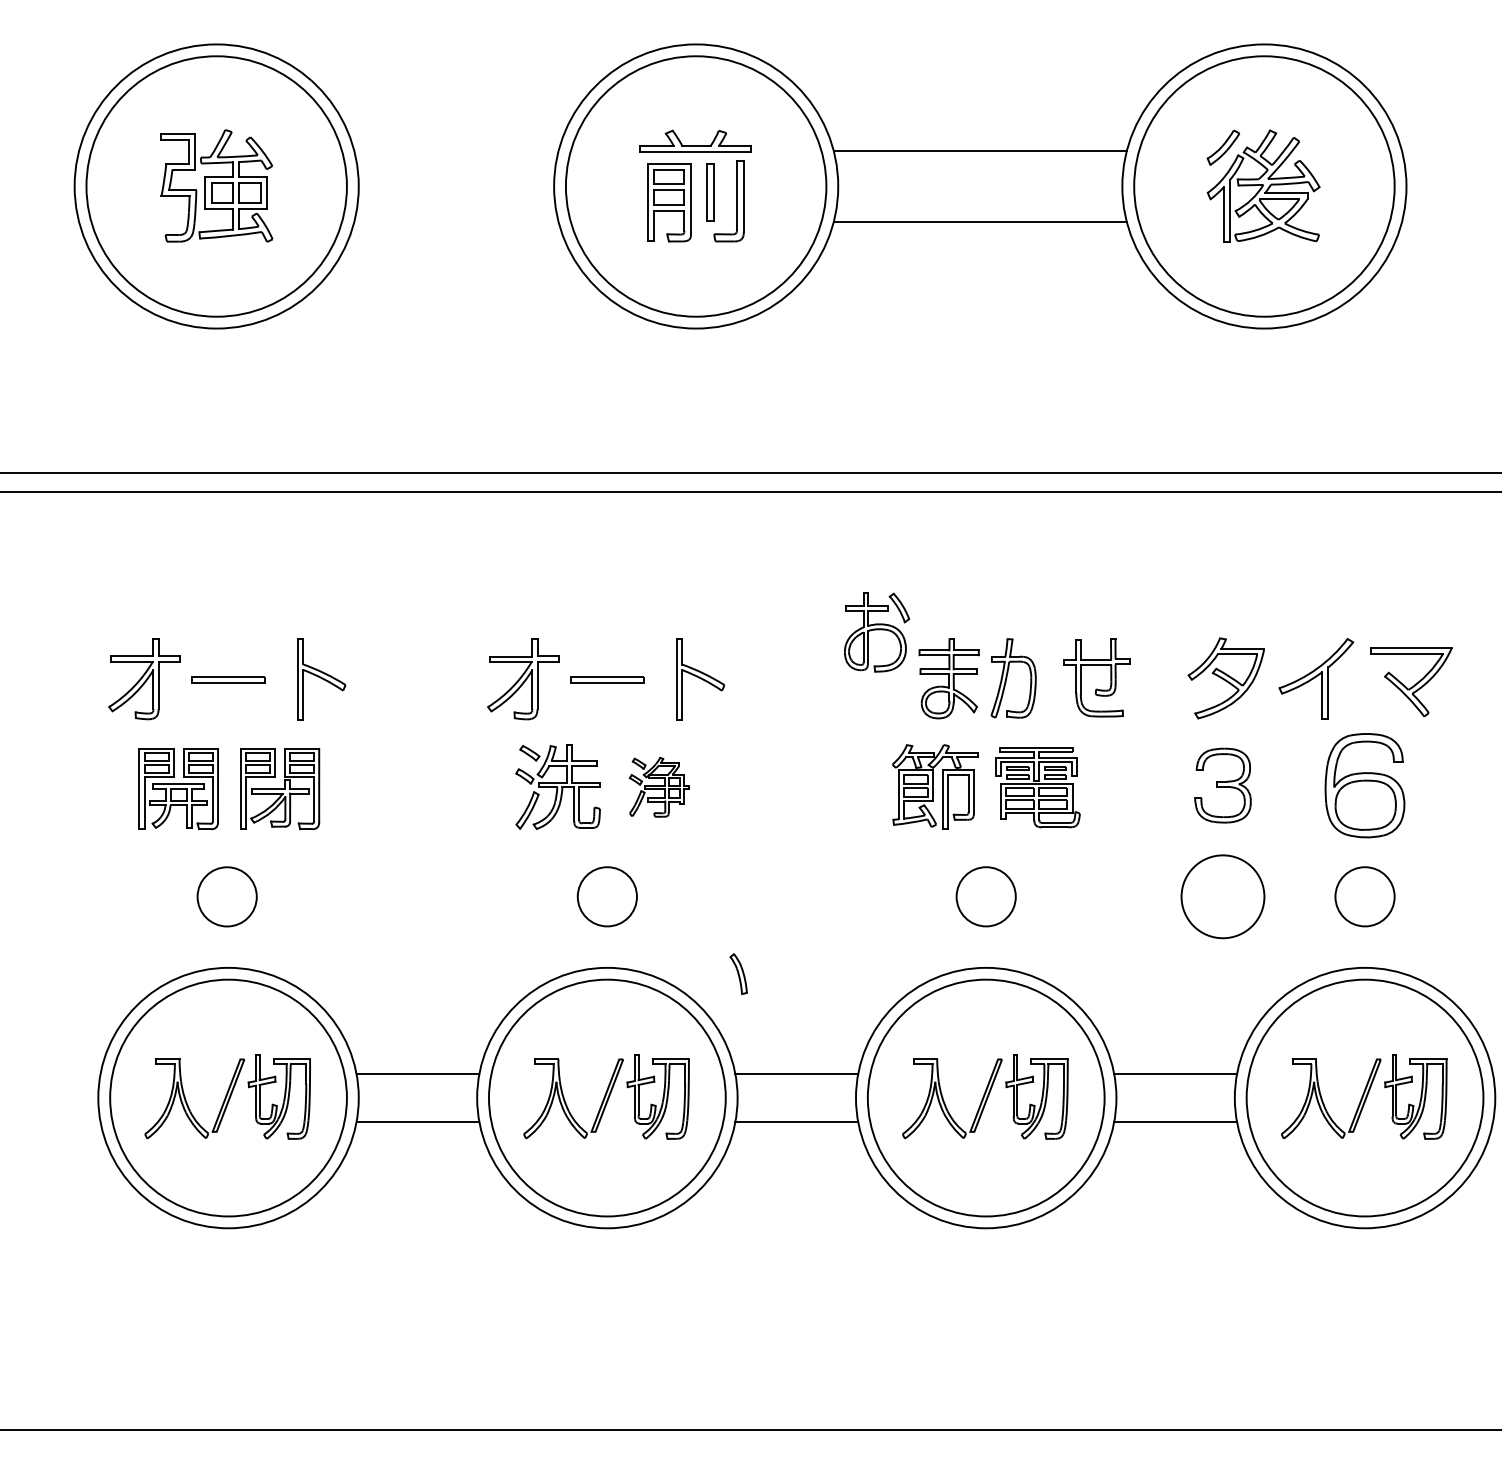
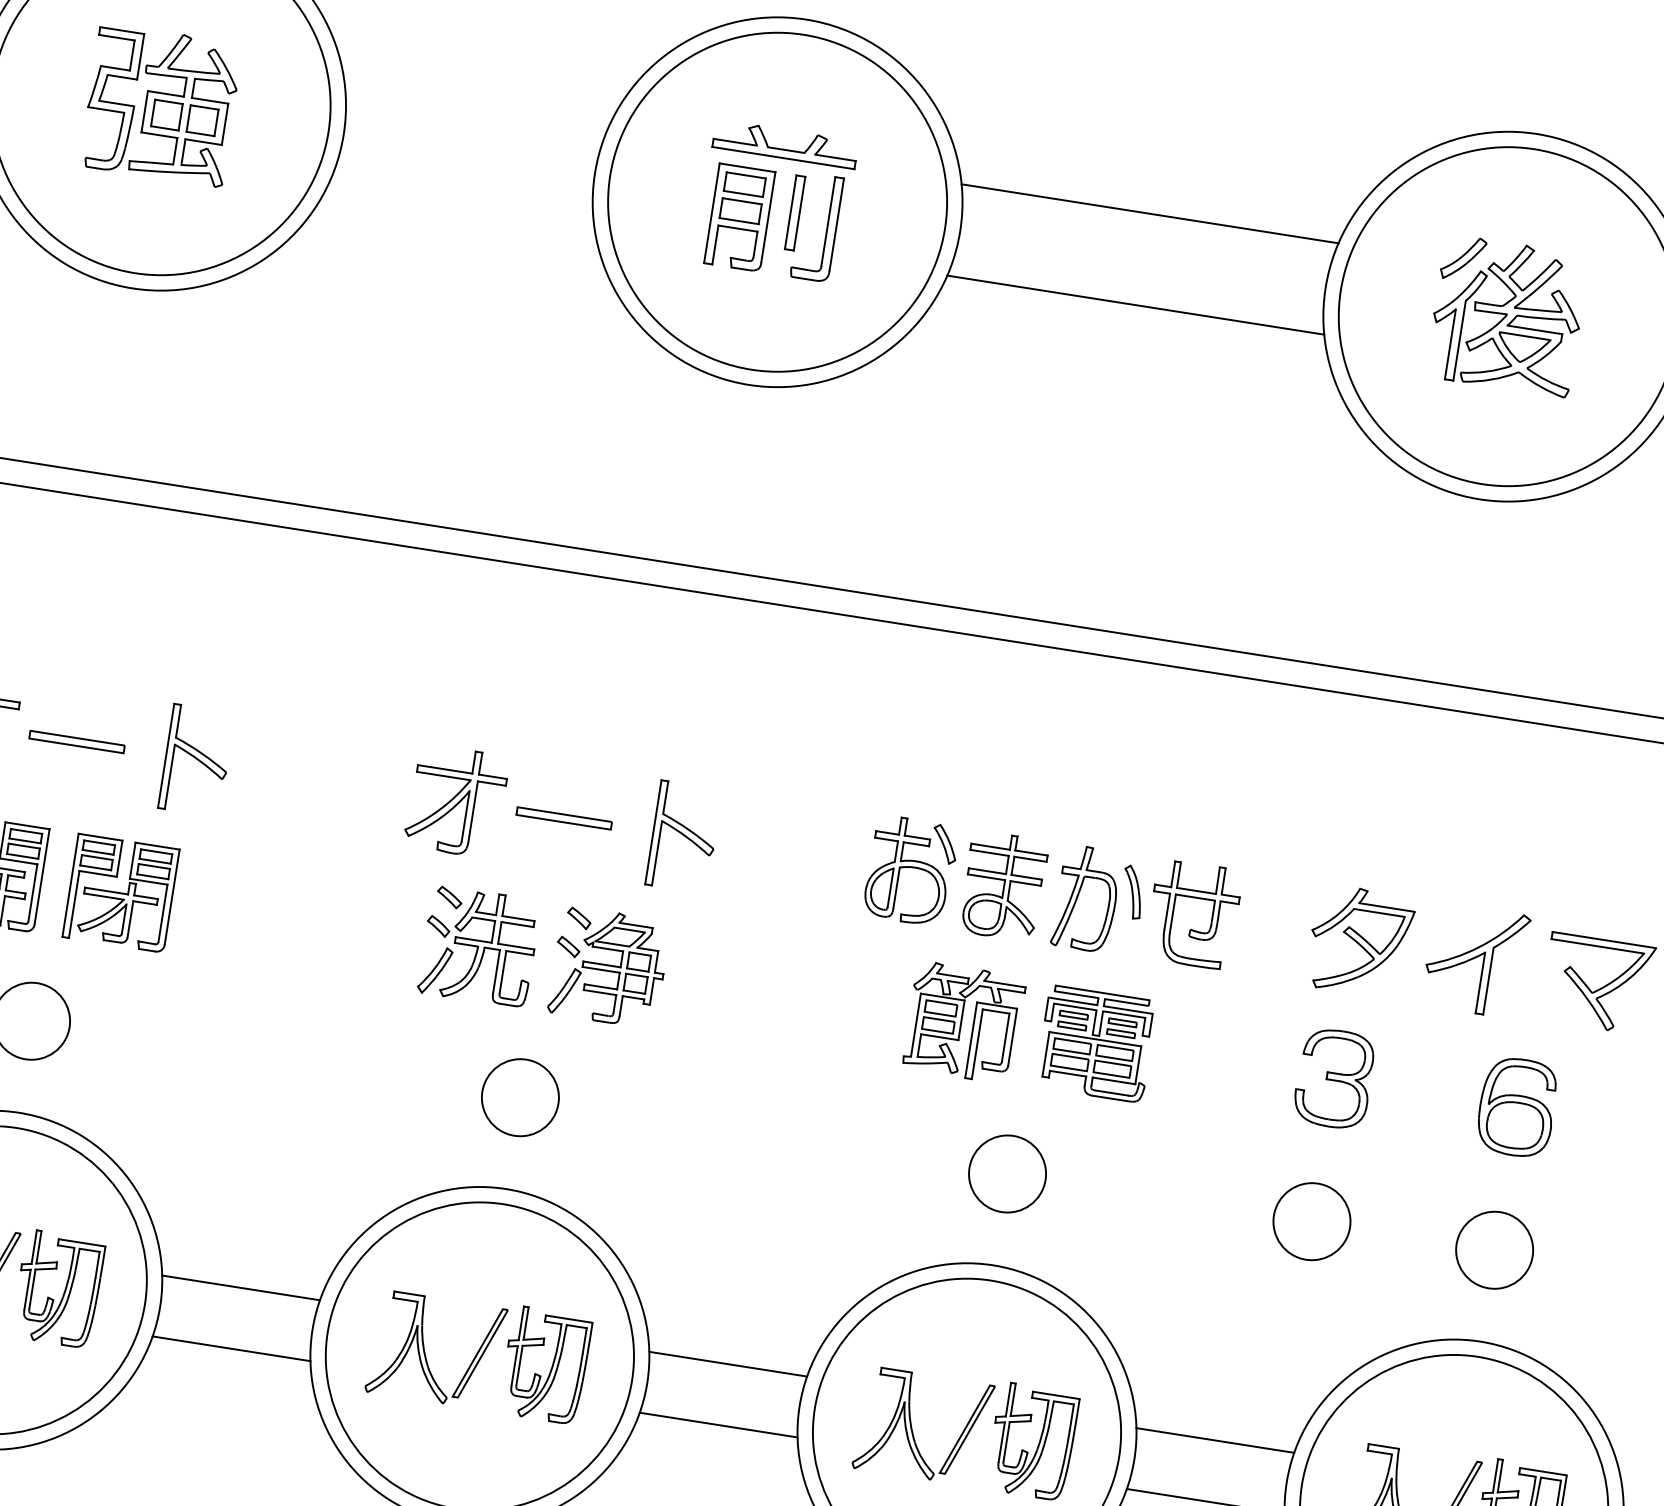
part: (877, 632) -> (911, 871), moved
part: (1365, 785) -> (1517, 1107), size x0.71
part: (658, 787) -> (608, 967), size x1.43
circle: (1222, 896) -> (1311, 1221), size x0.71
part: (738, 973) -> (1132, 891), moved

